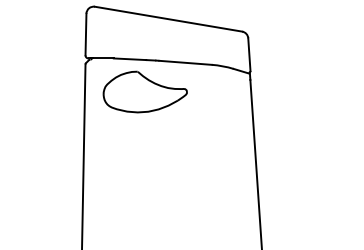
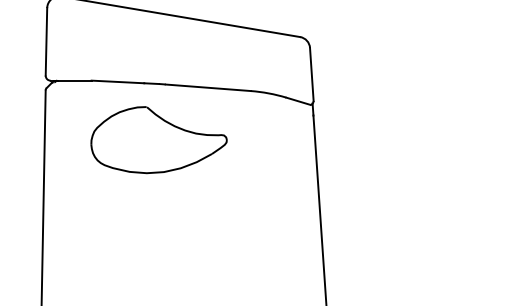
part: (144, 91) -> (157, 139), moved

